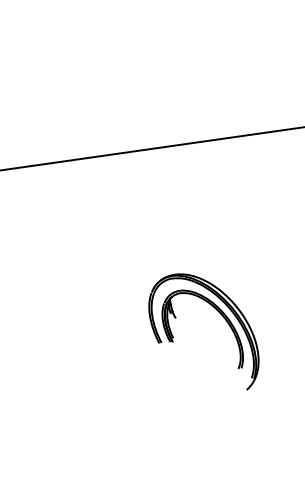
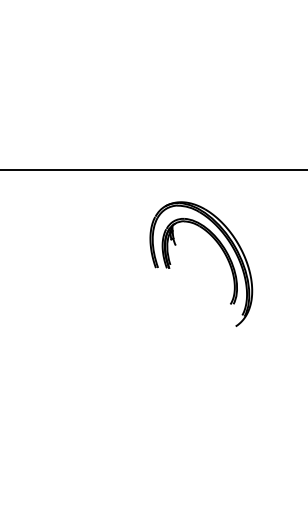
part: (224, 319) -> (223, 253), moved

